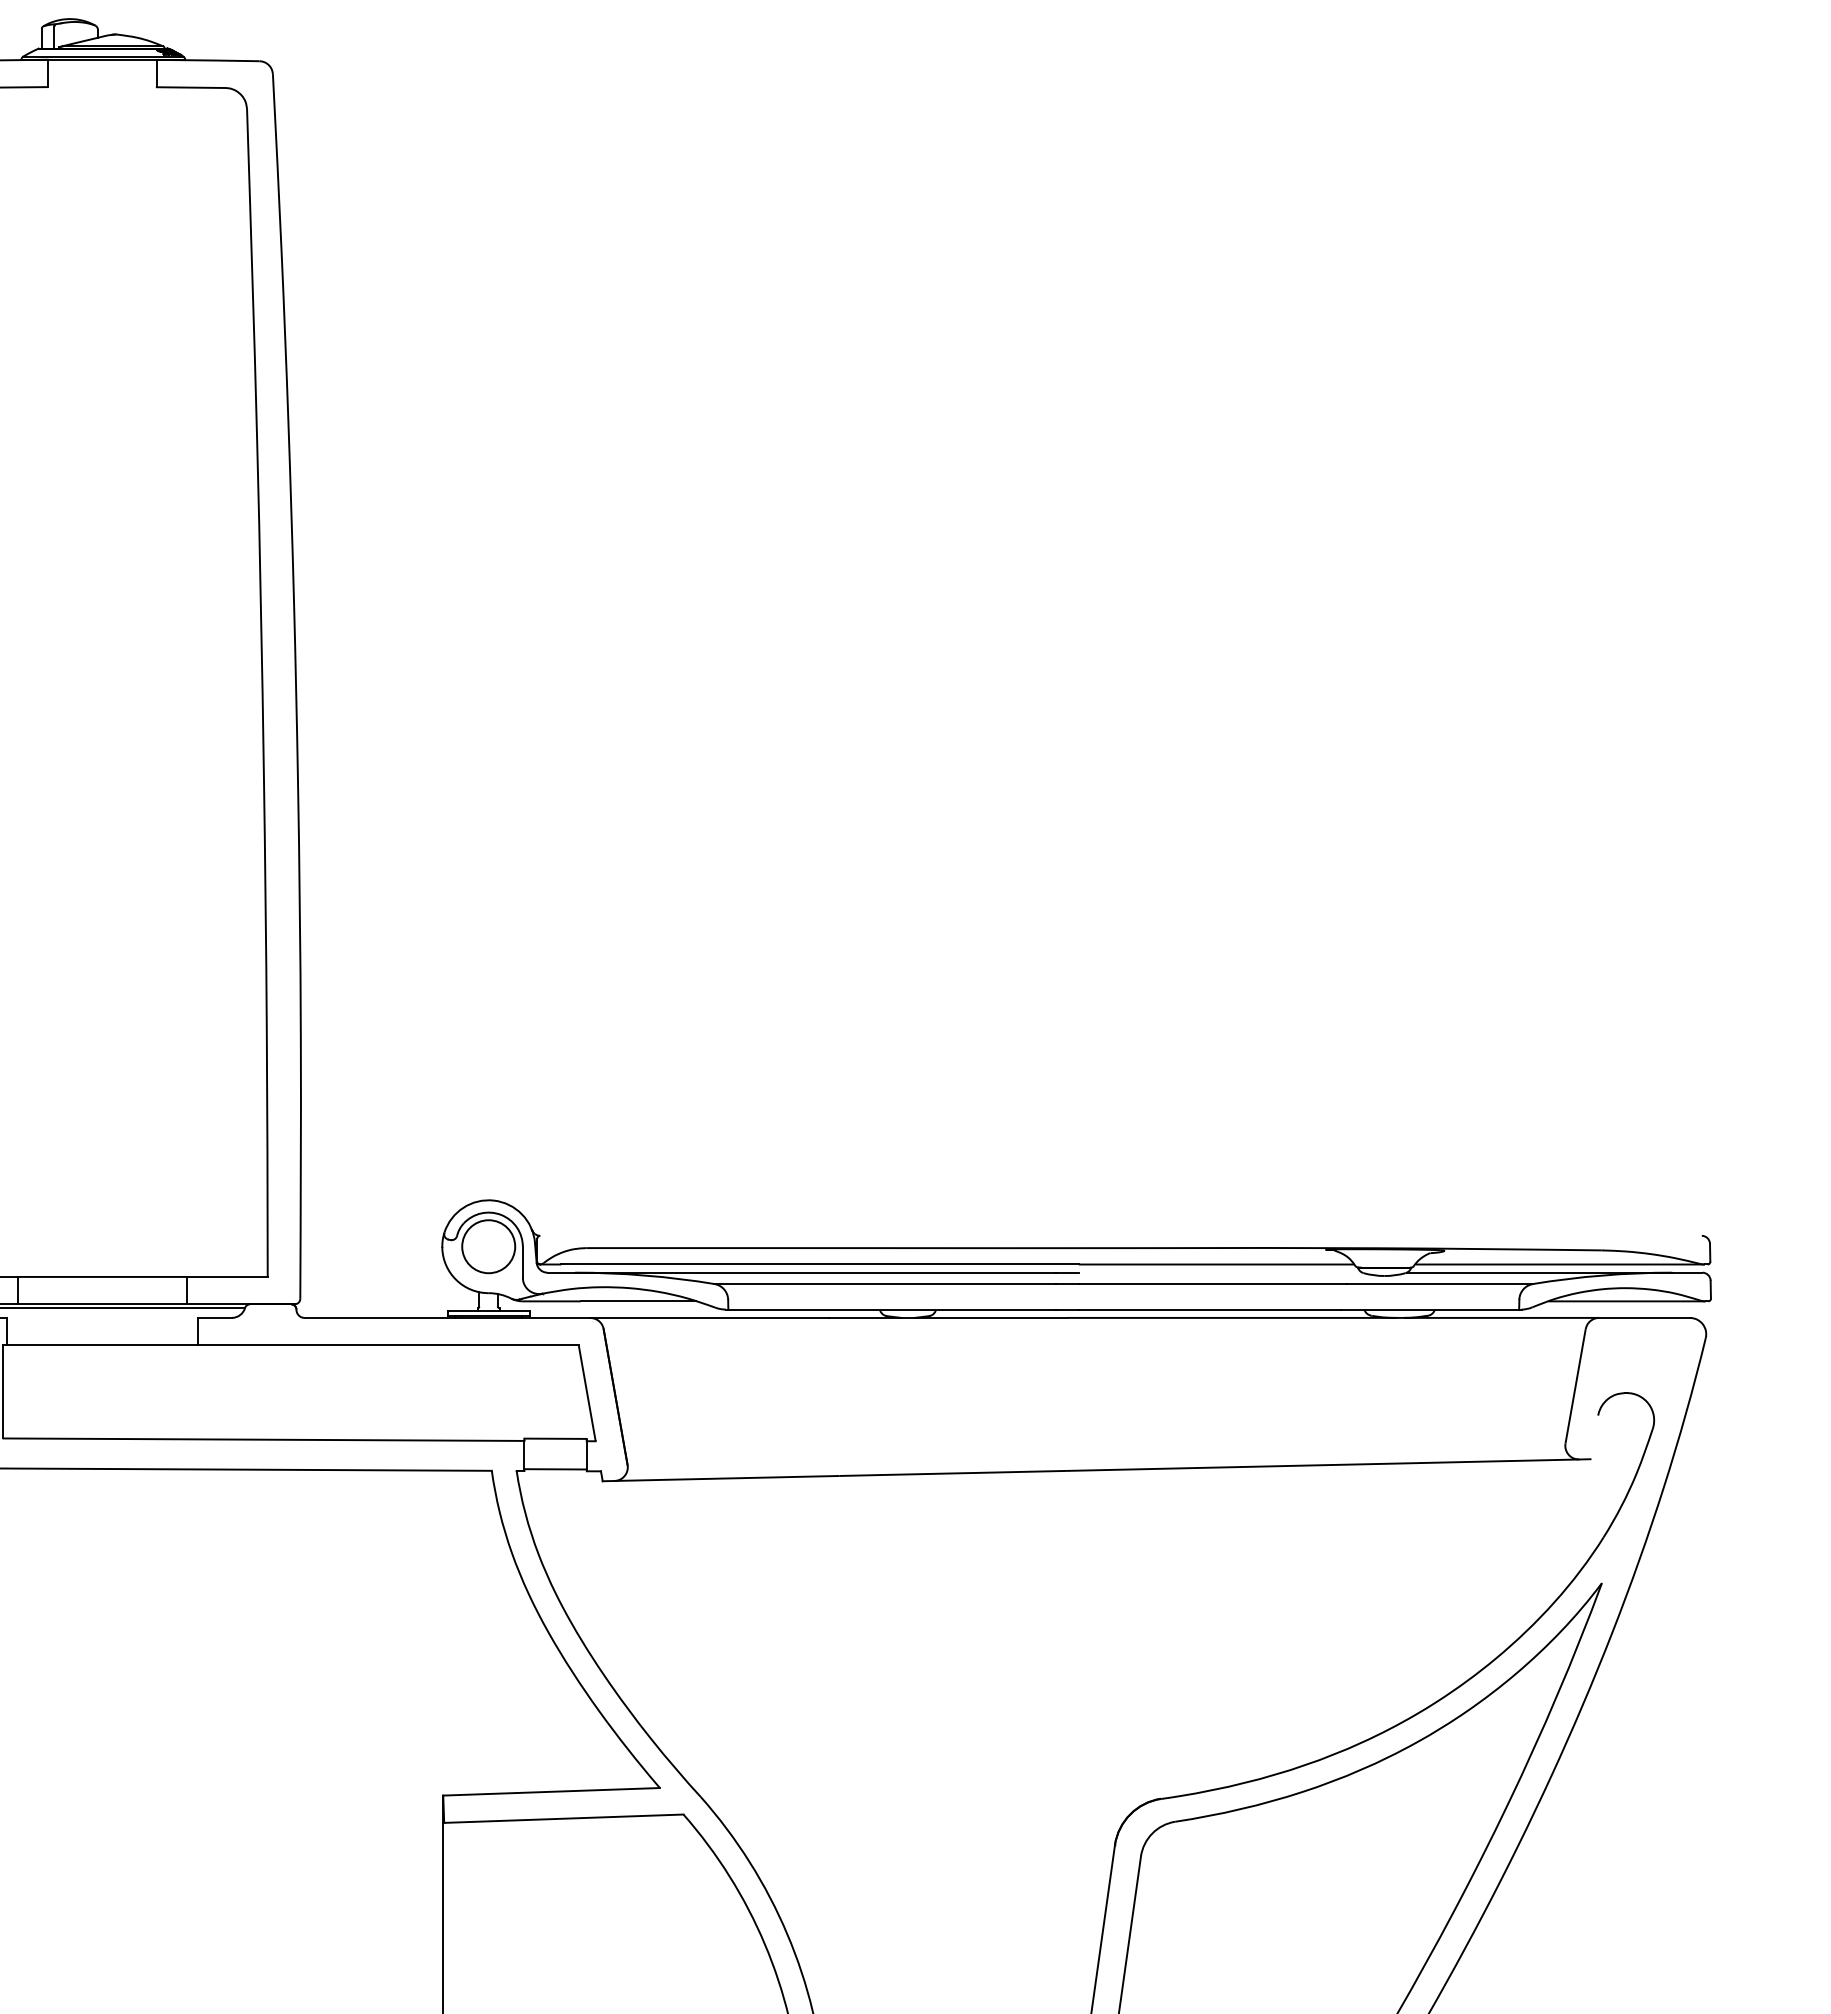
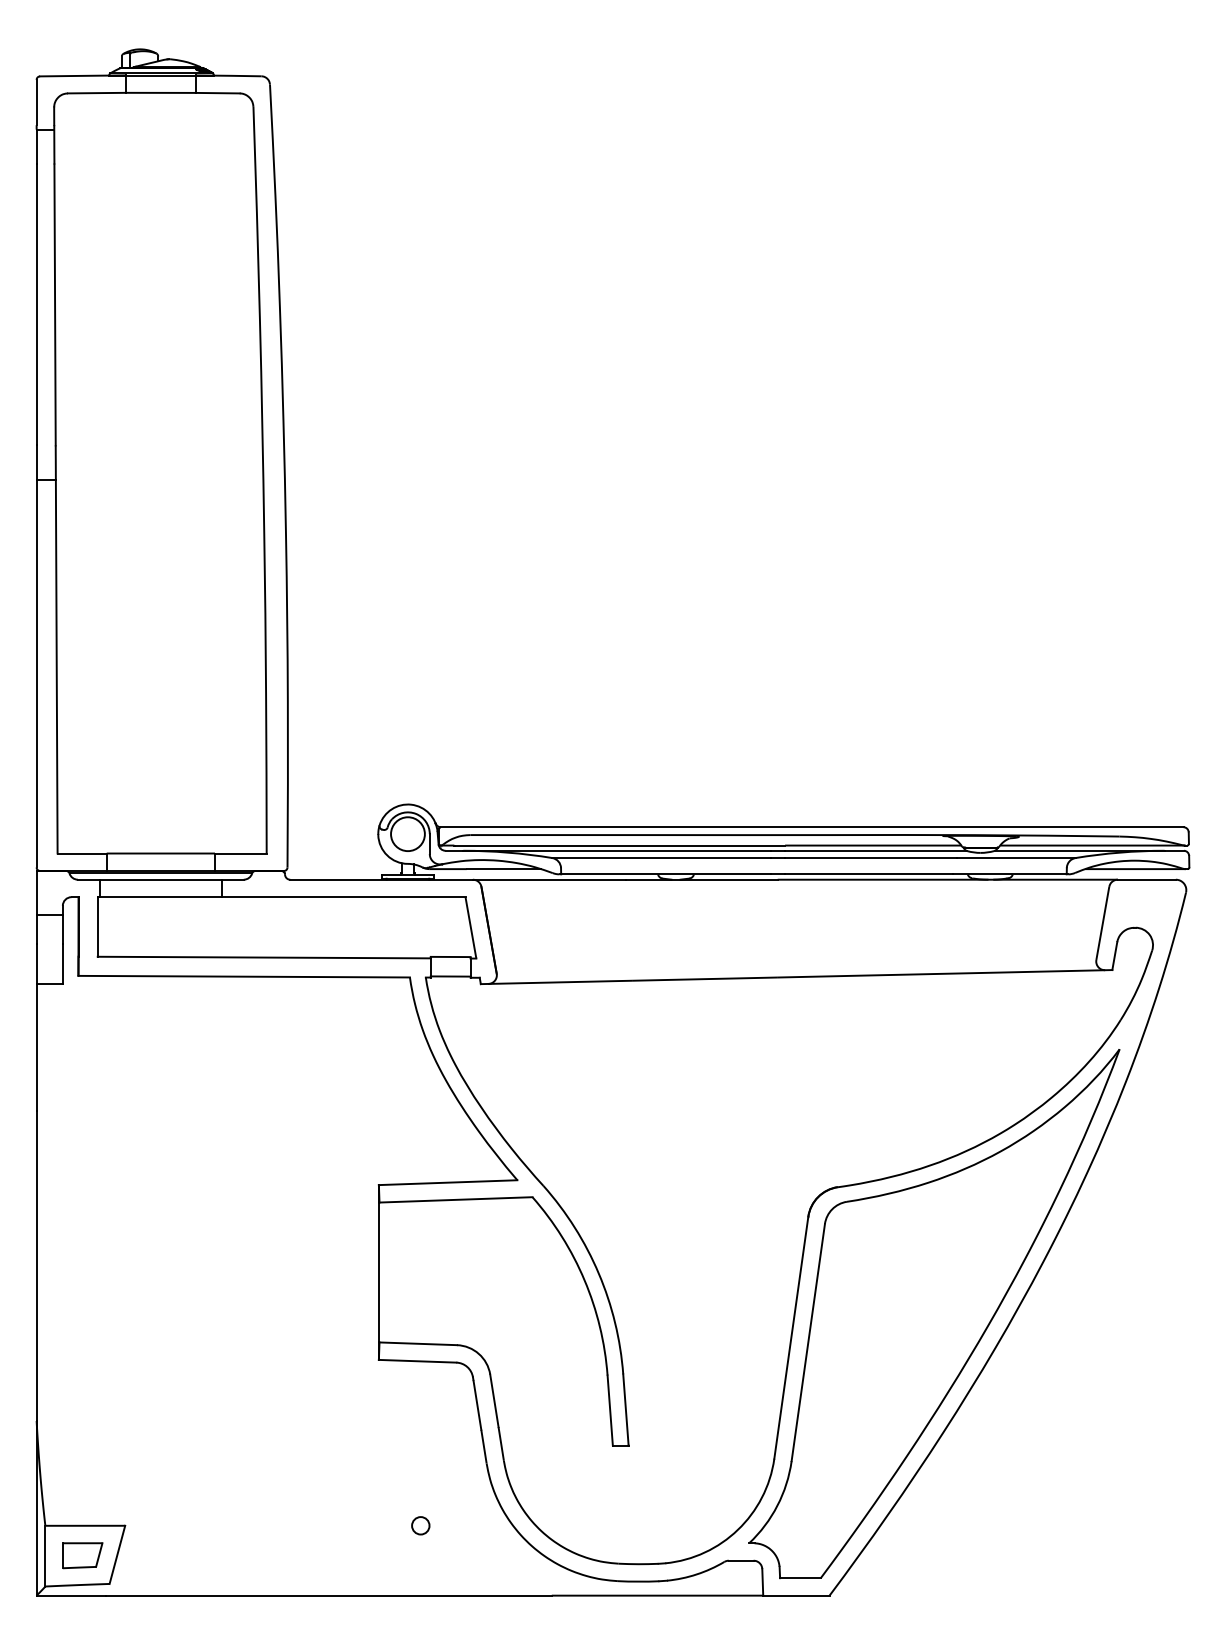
line: (101, 86) -> (160, 92), added
line: (1119, 1236) -> (811, 827), added
line: (1220, 1272) -> (875, 850), added
line: (101, 1317) -> (160, 879), added
line: (1593, 1438) -> (1114, 956), added

